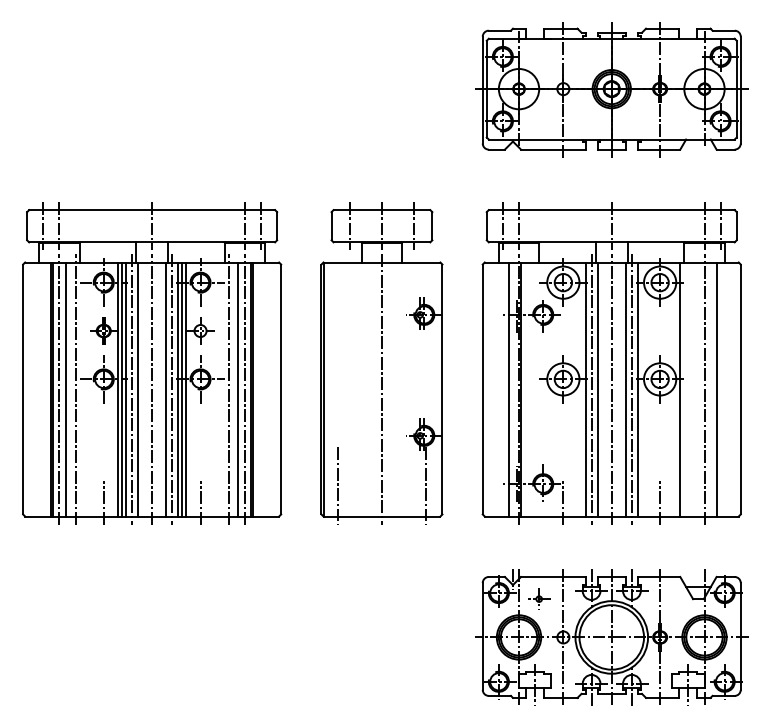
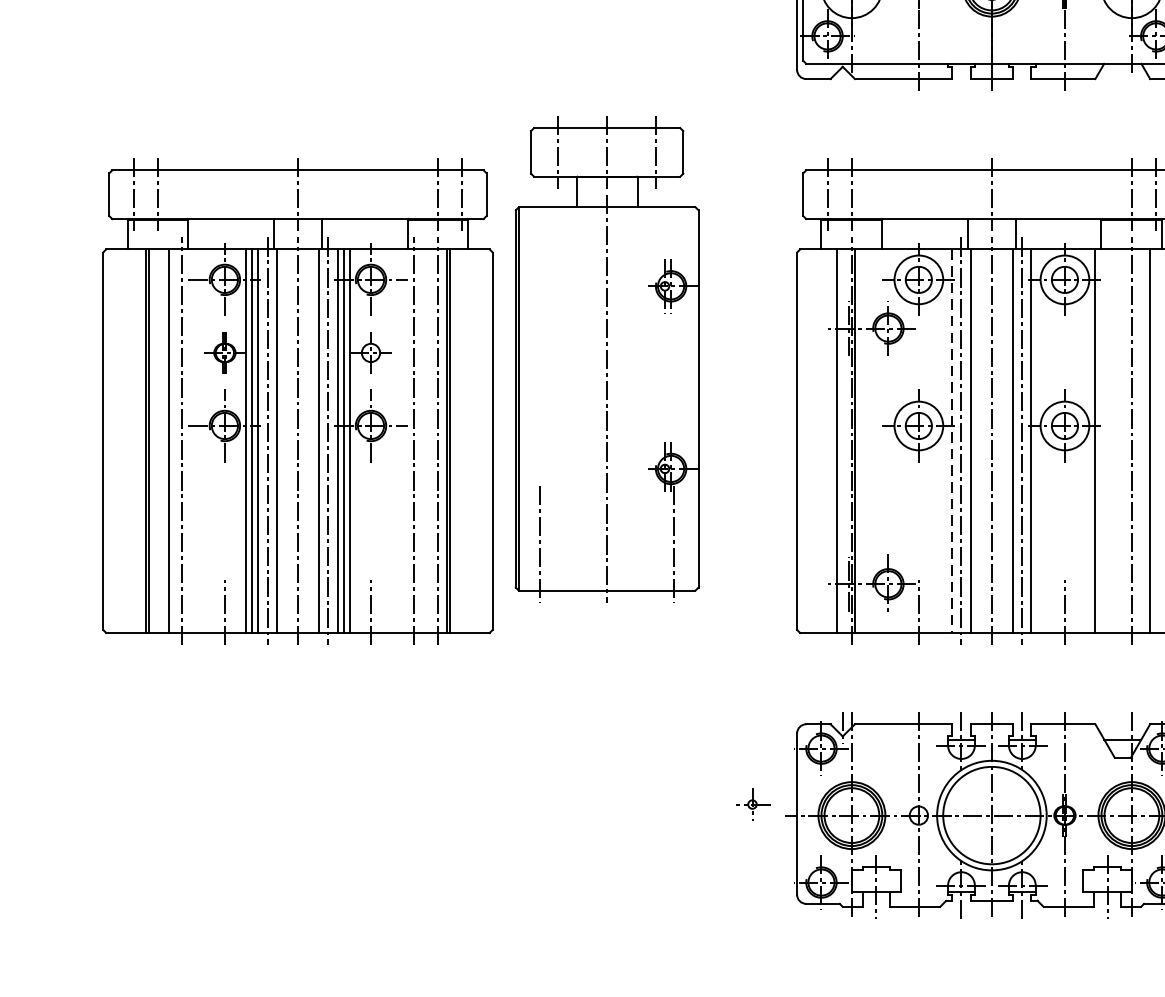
part: (381, 363) -> (606, 359), moved
line: (59, 389) -> (158, 441), removed
line: (237, 389) -> (426, 441), removed
line: (585, 389) -> (952, 441), solid -> dashed
part: (539, 598) -> (752, 803), moved

